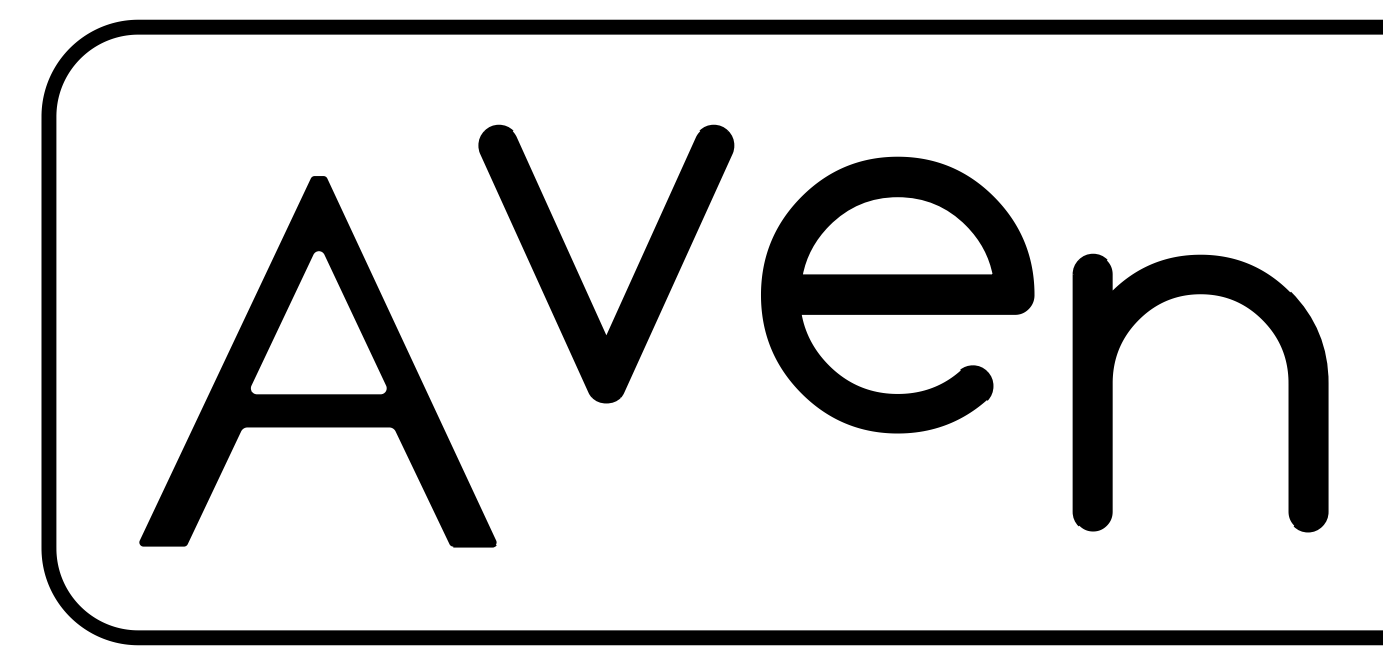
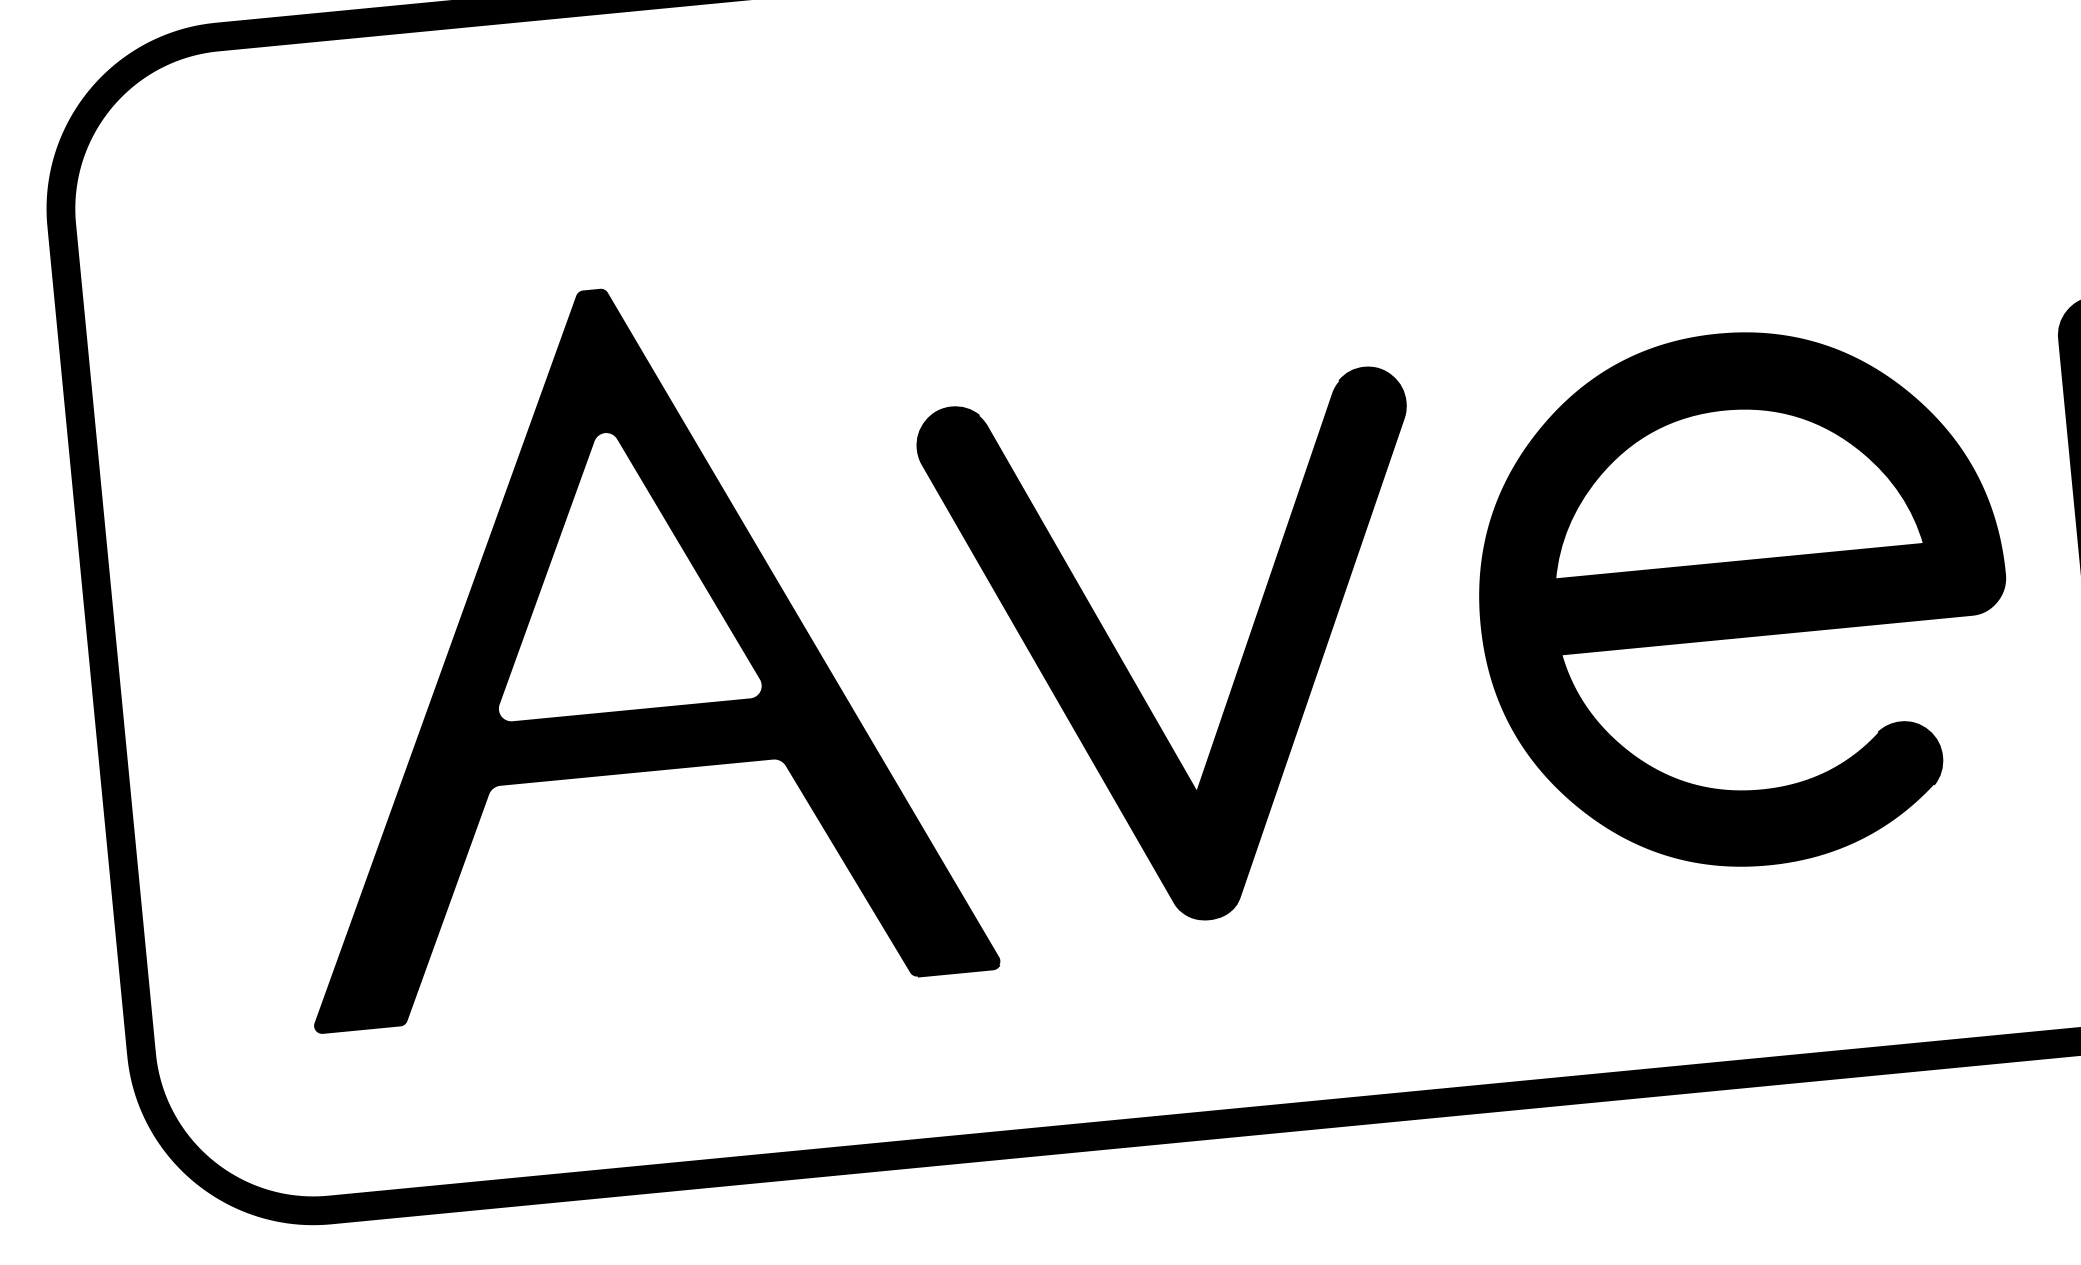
part: (633, 274) -> (1237, 668), moved
part: (897, 294) -> (1742, 598), moved

